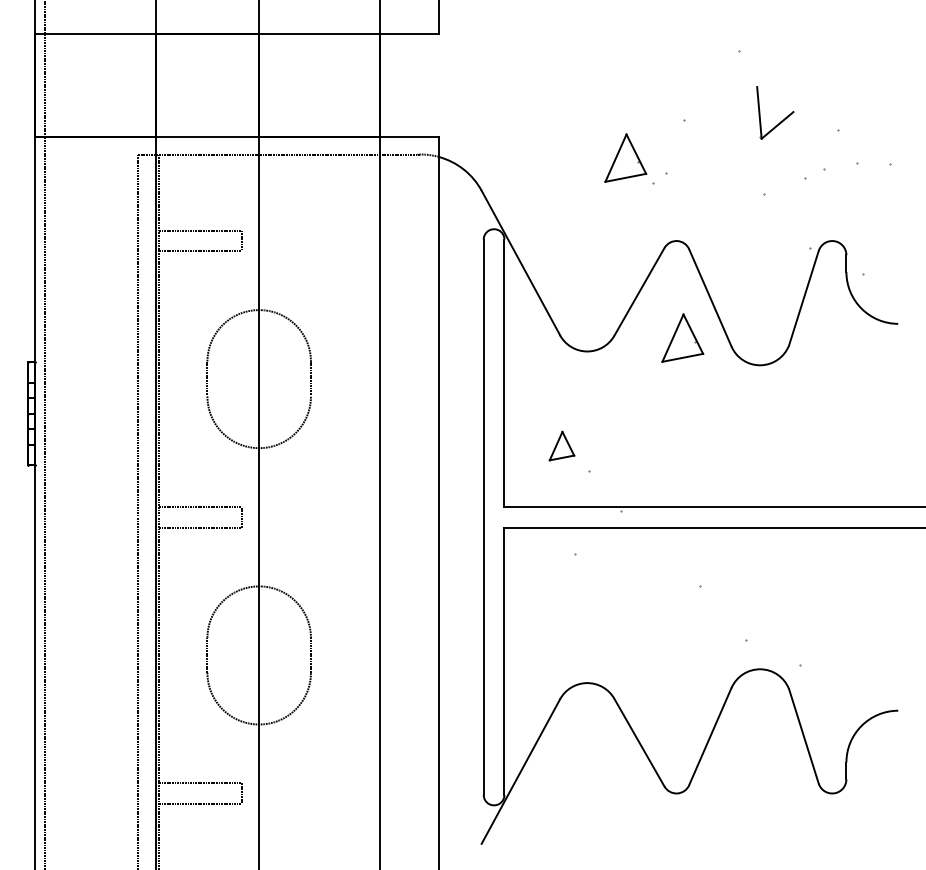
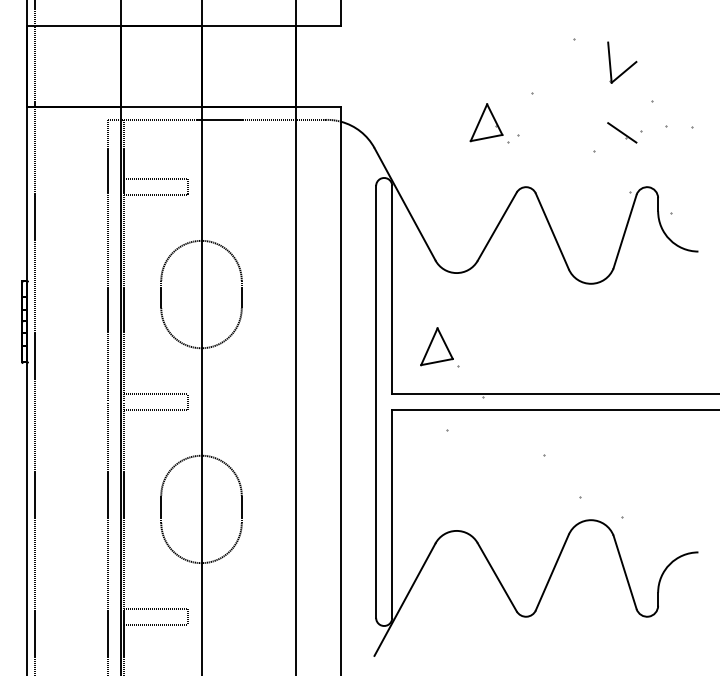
part: (781, 120) -> (627, 68), moved
line: (800, 170) -> (622, 132), added
part: (682, 337) -> (530, 262), removed
part: (561, 445) -> (436, 346), size x1.67

